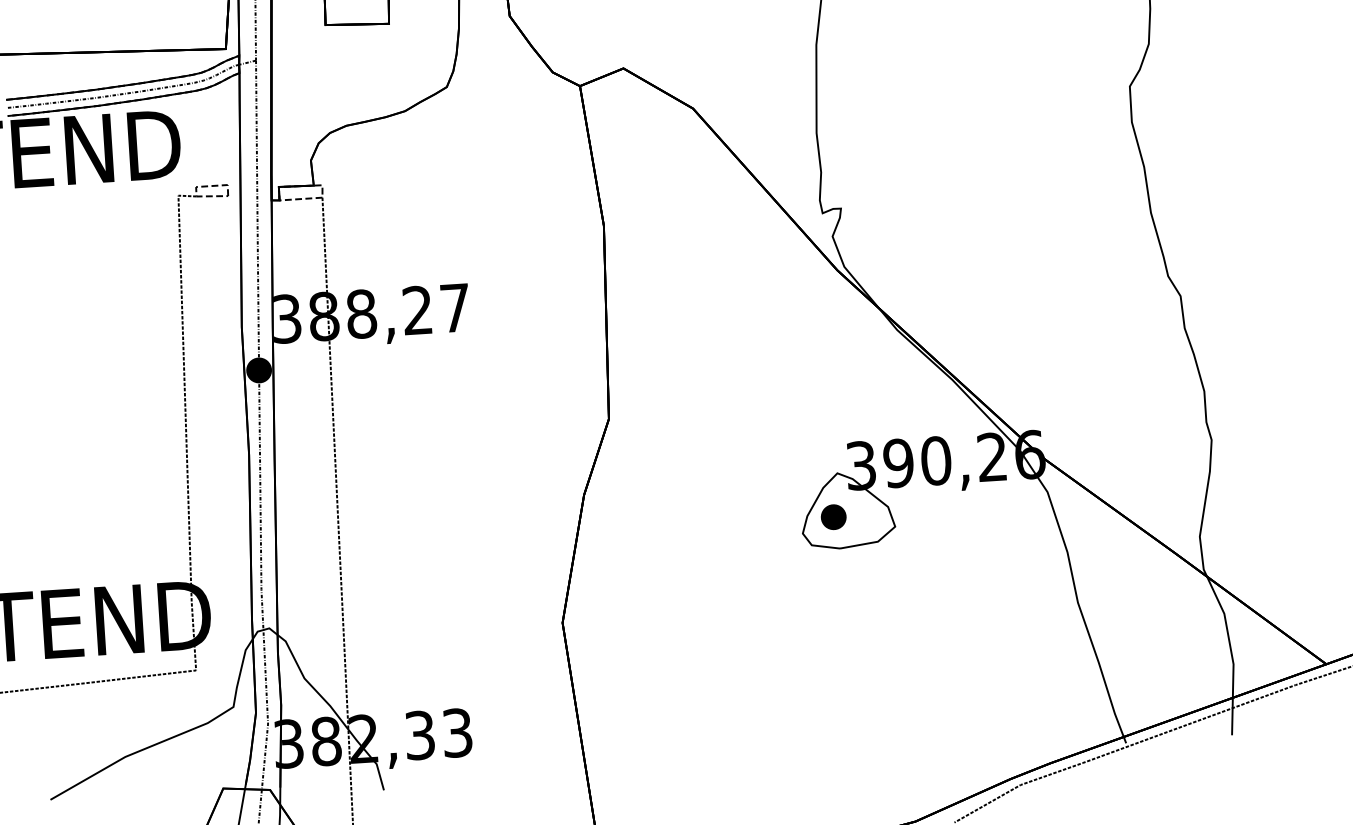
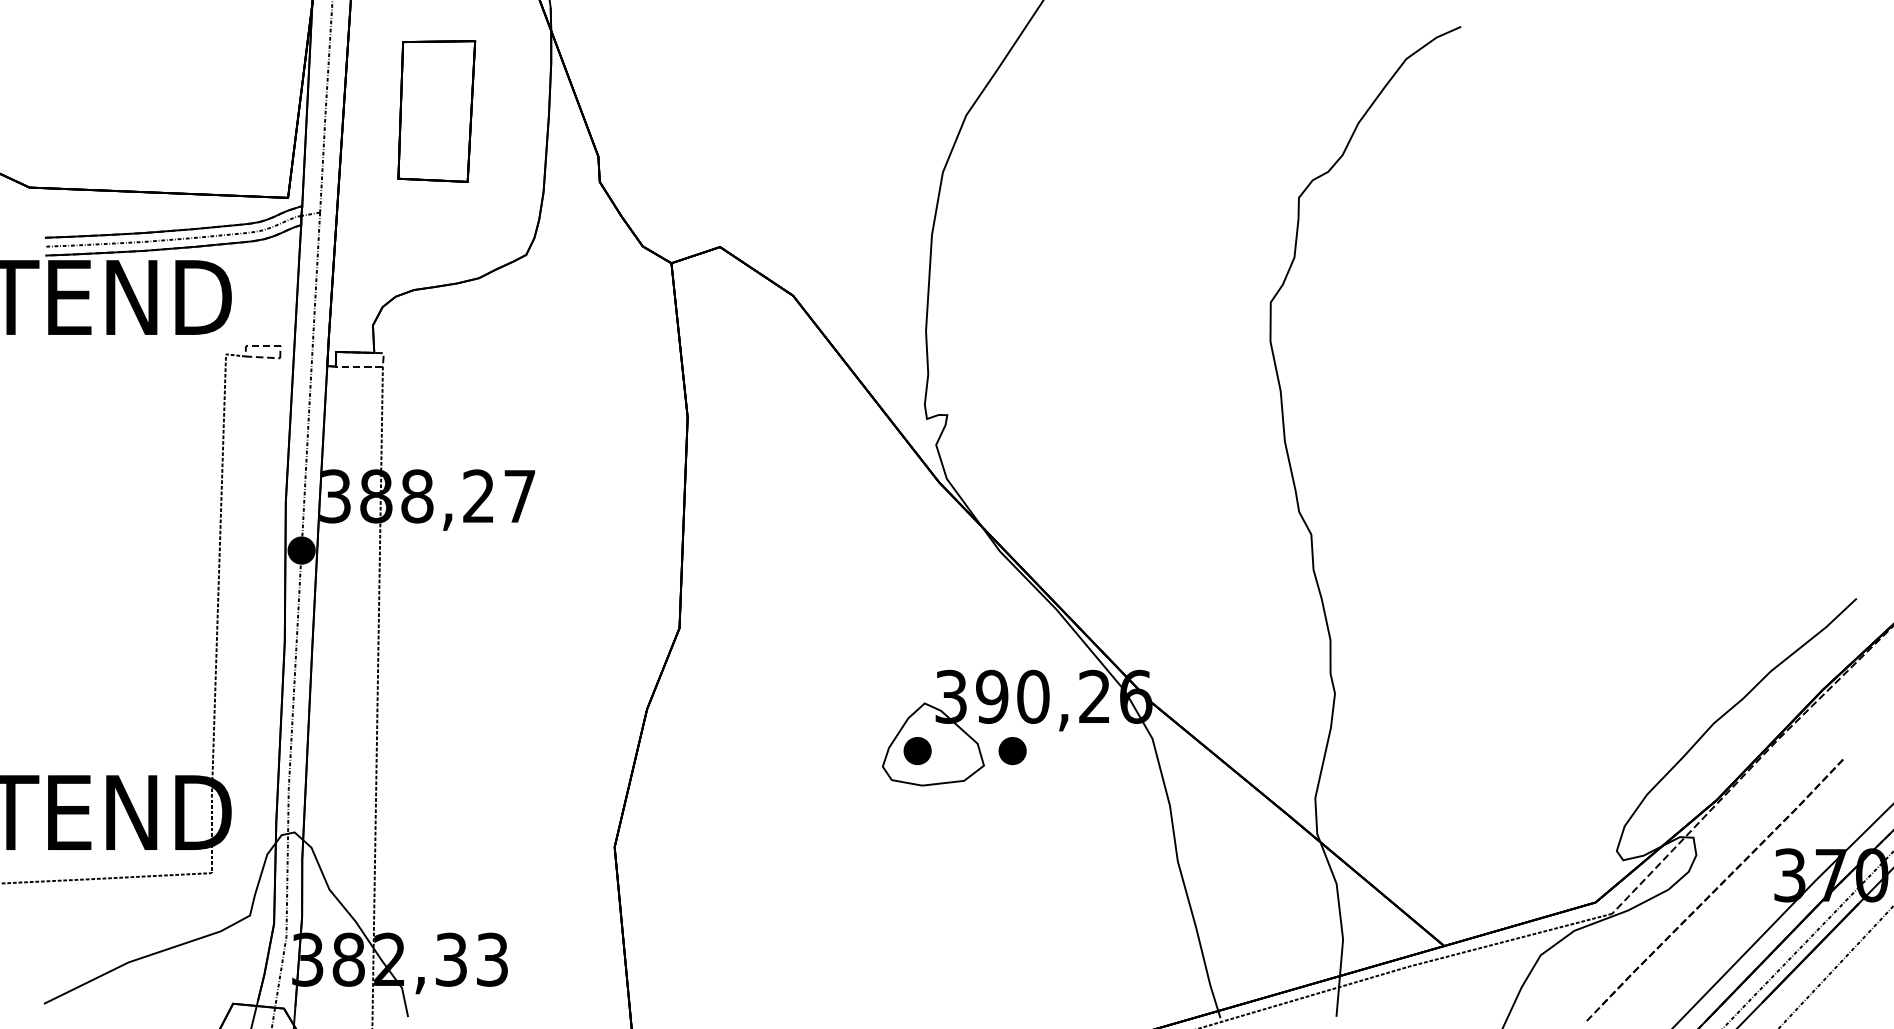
part: (920, 511) -> (1012, 750), added

